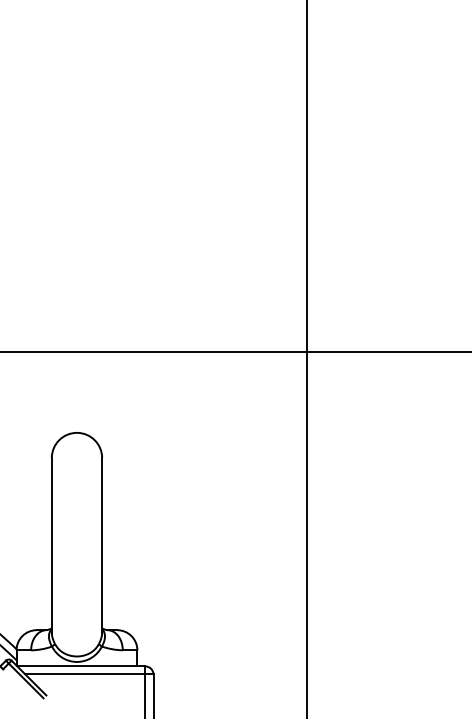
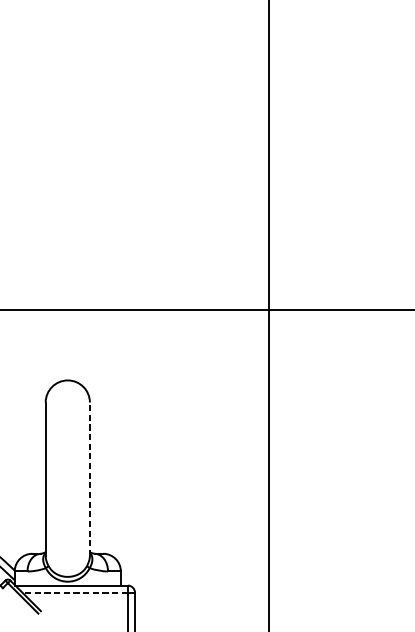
line: (102, 544) -> (90, 478), solid -> dashed
line: (84, 674) -> (74, 592), solid -> dashed

